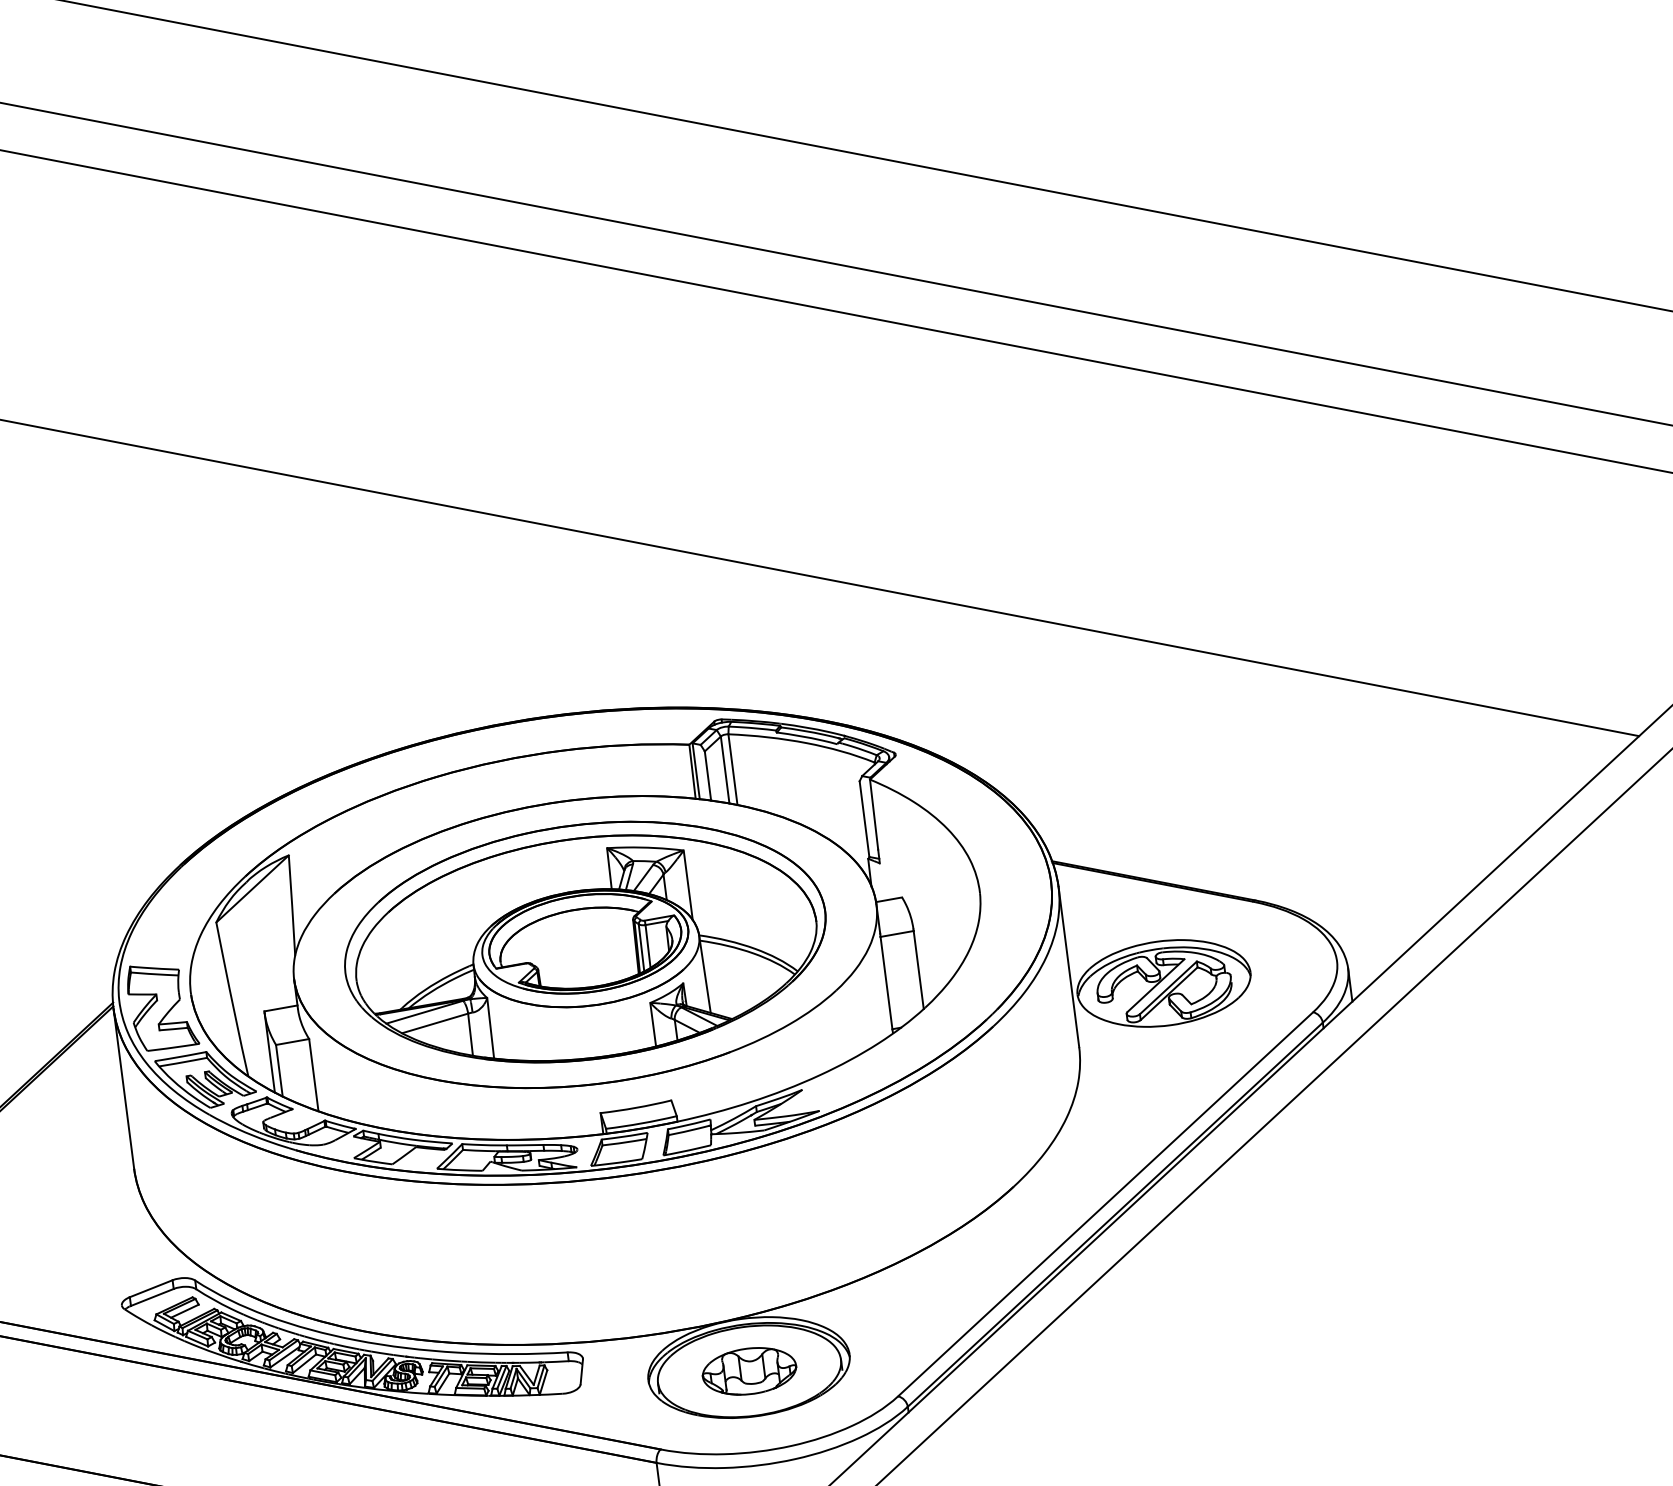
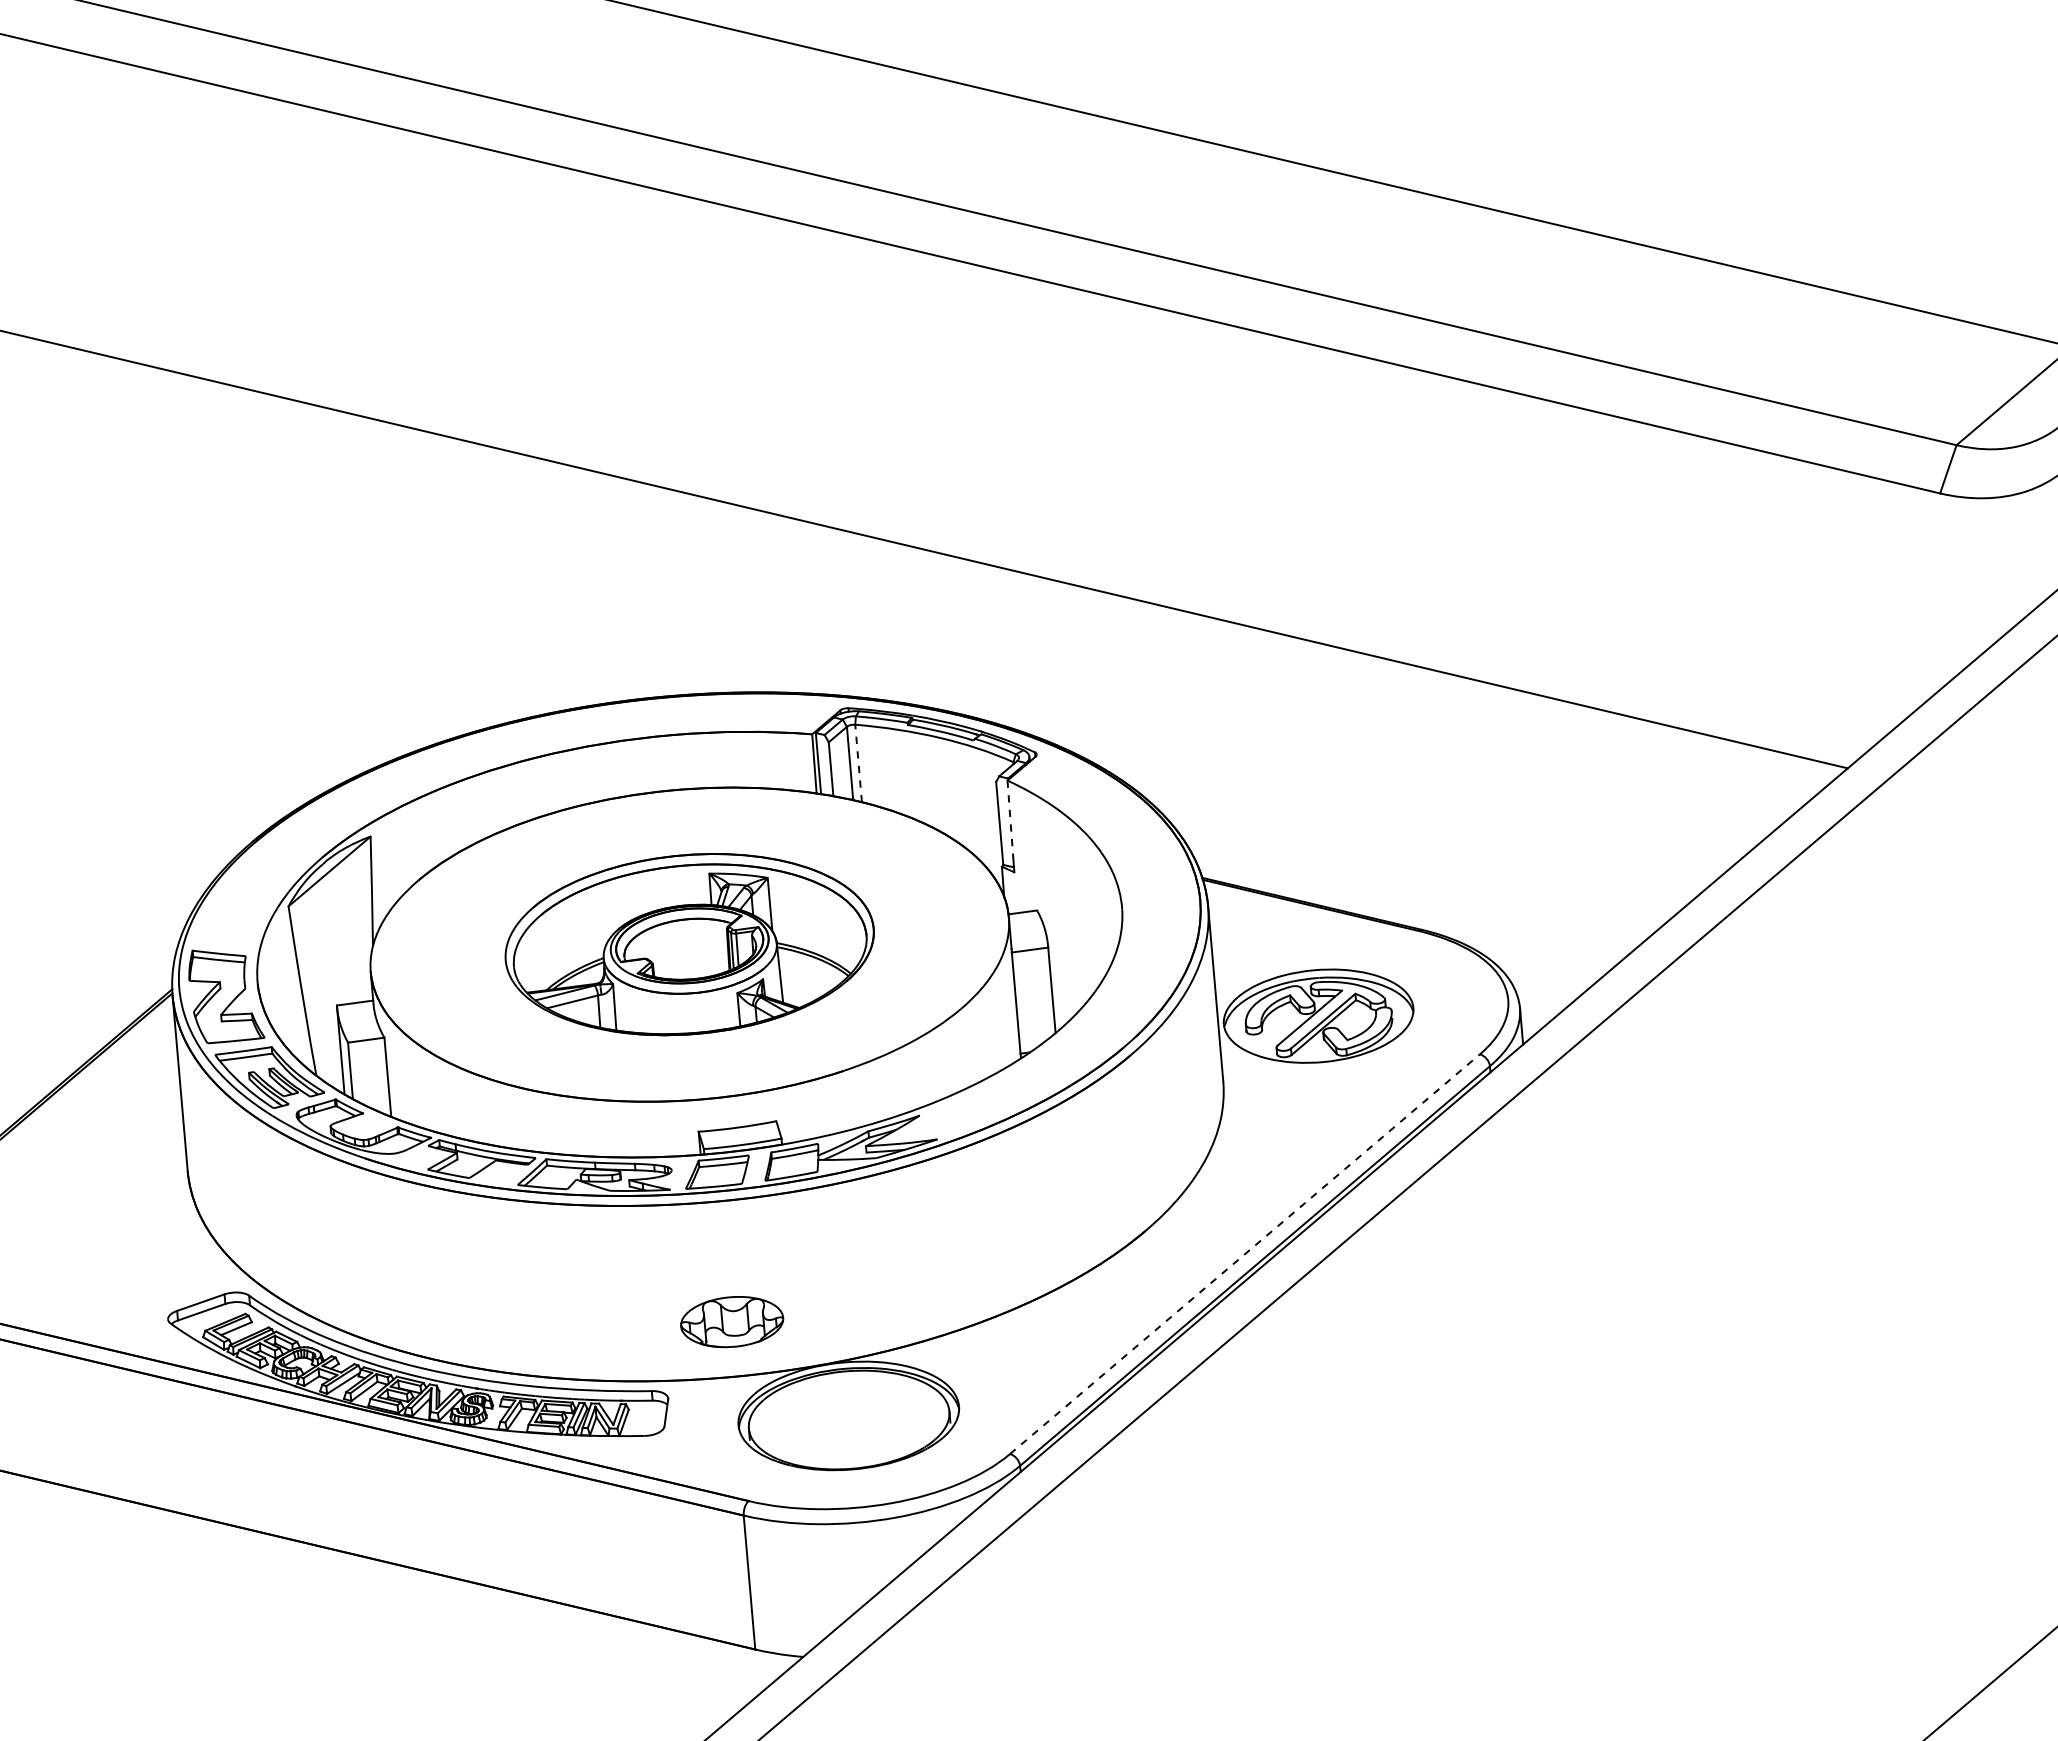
line: (732, 769) -> (858, 763), solid -> dashed
line: (874, 815) -> (1010, 819), solid -> dashed
part: (585, 941) -> (689, 944), size x0.7
line: (1106, 1203) -> (1245, 1253), solid -> dashed
part: (749, 1371) -> (732, 1322), moved

